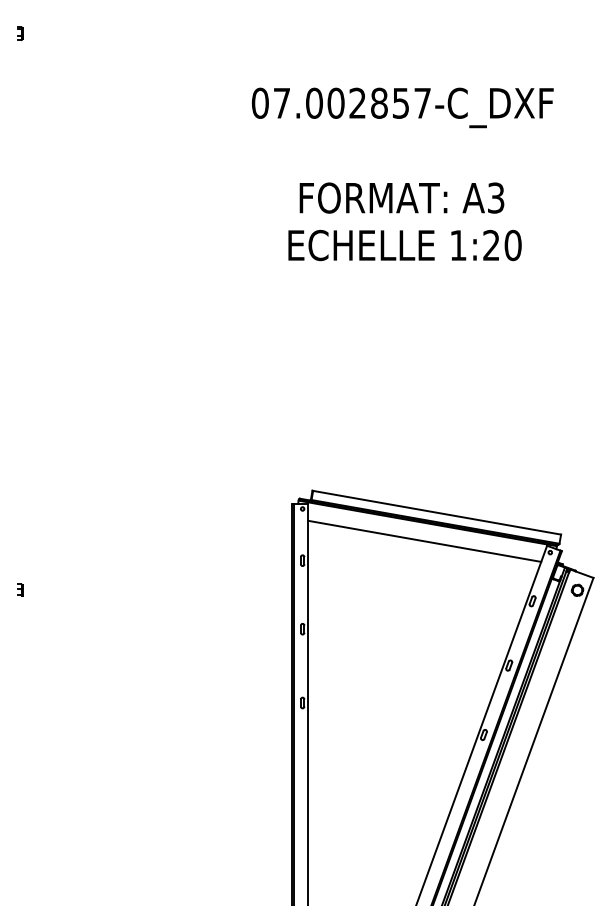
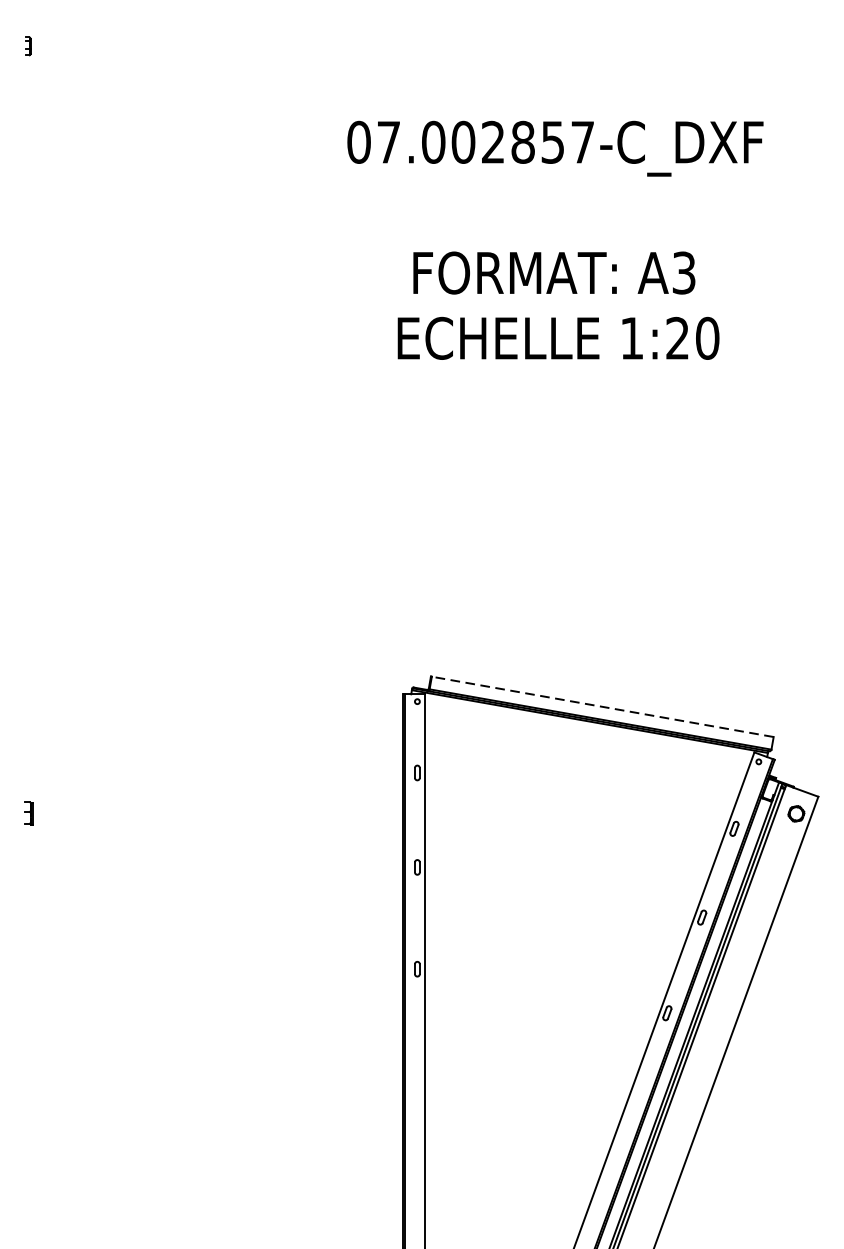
line: (437, 512) -> (603, 706), solid -> dashed
line: (424, 540) -> (585, 745), removed
part: (20, 589) -> (28, 812), size x1.4

